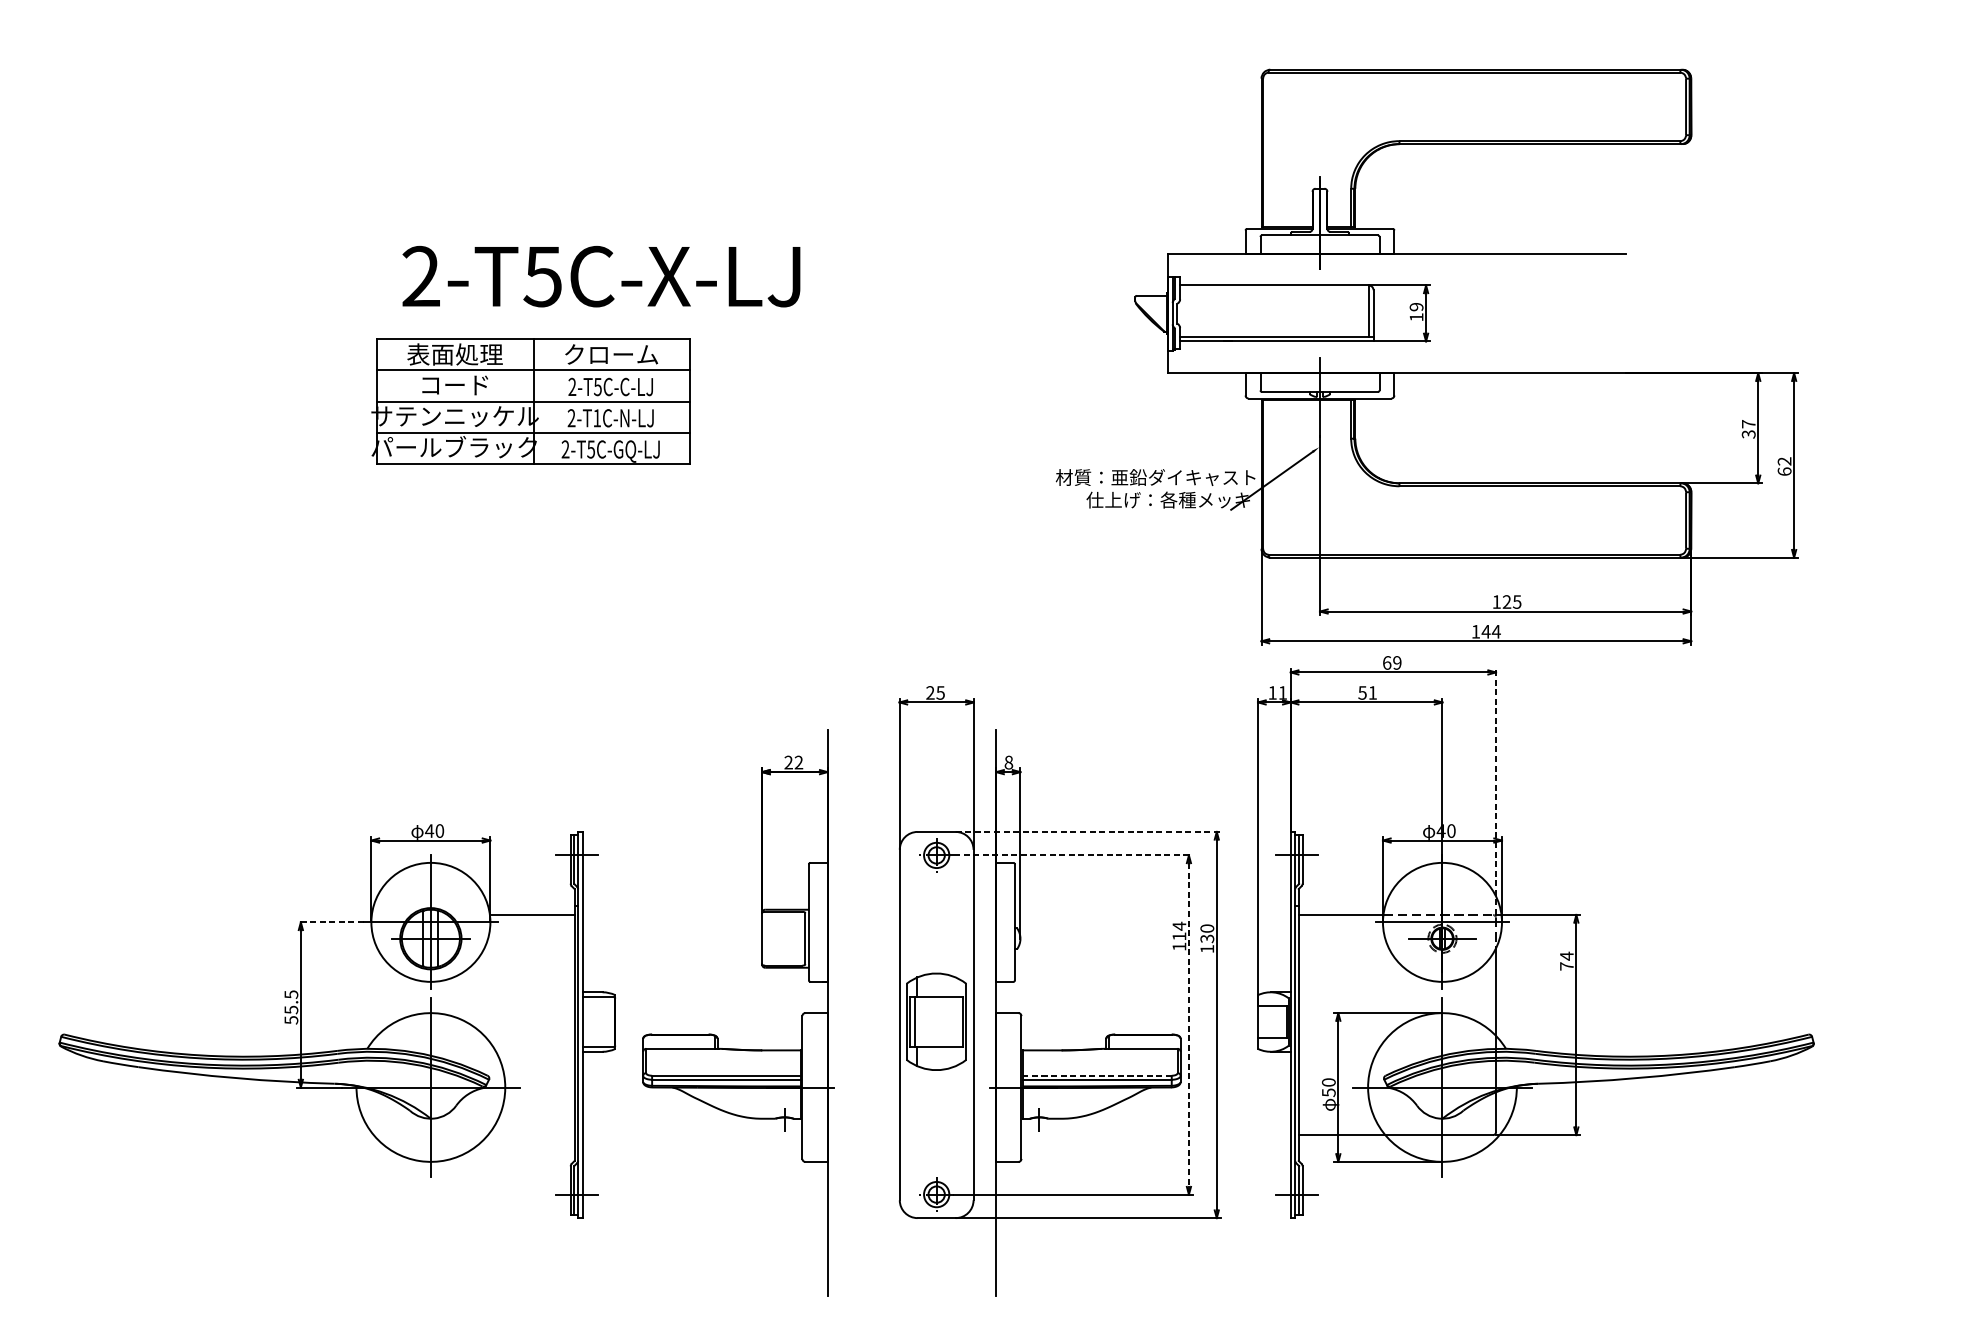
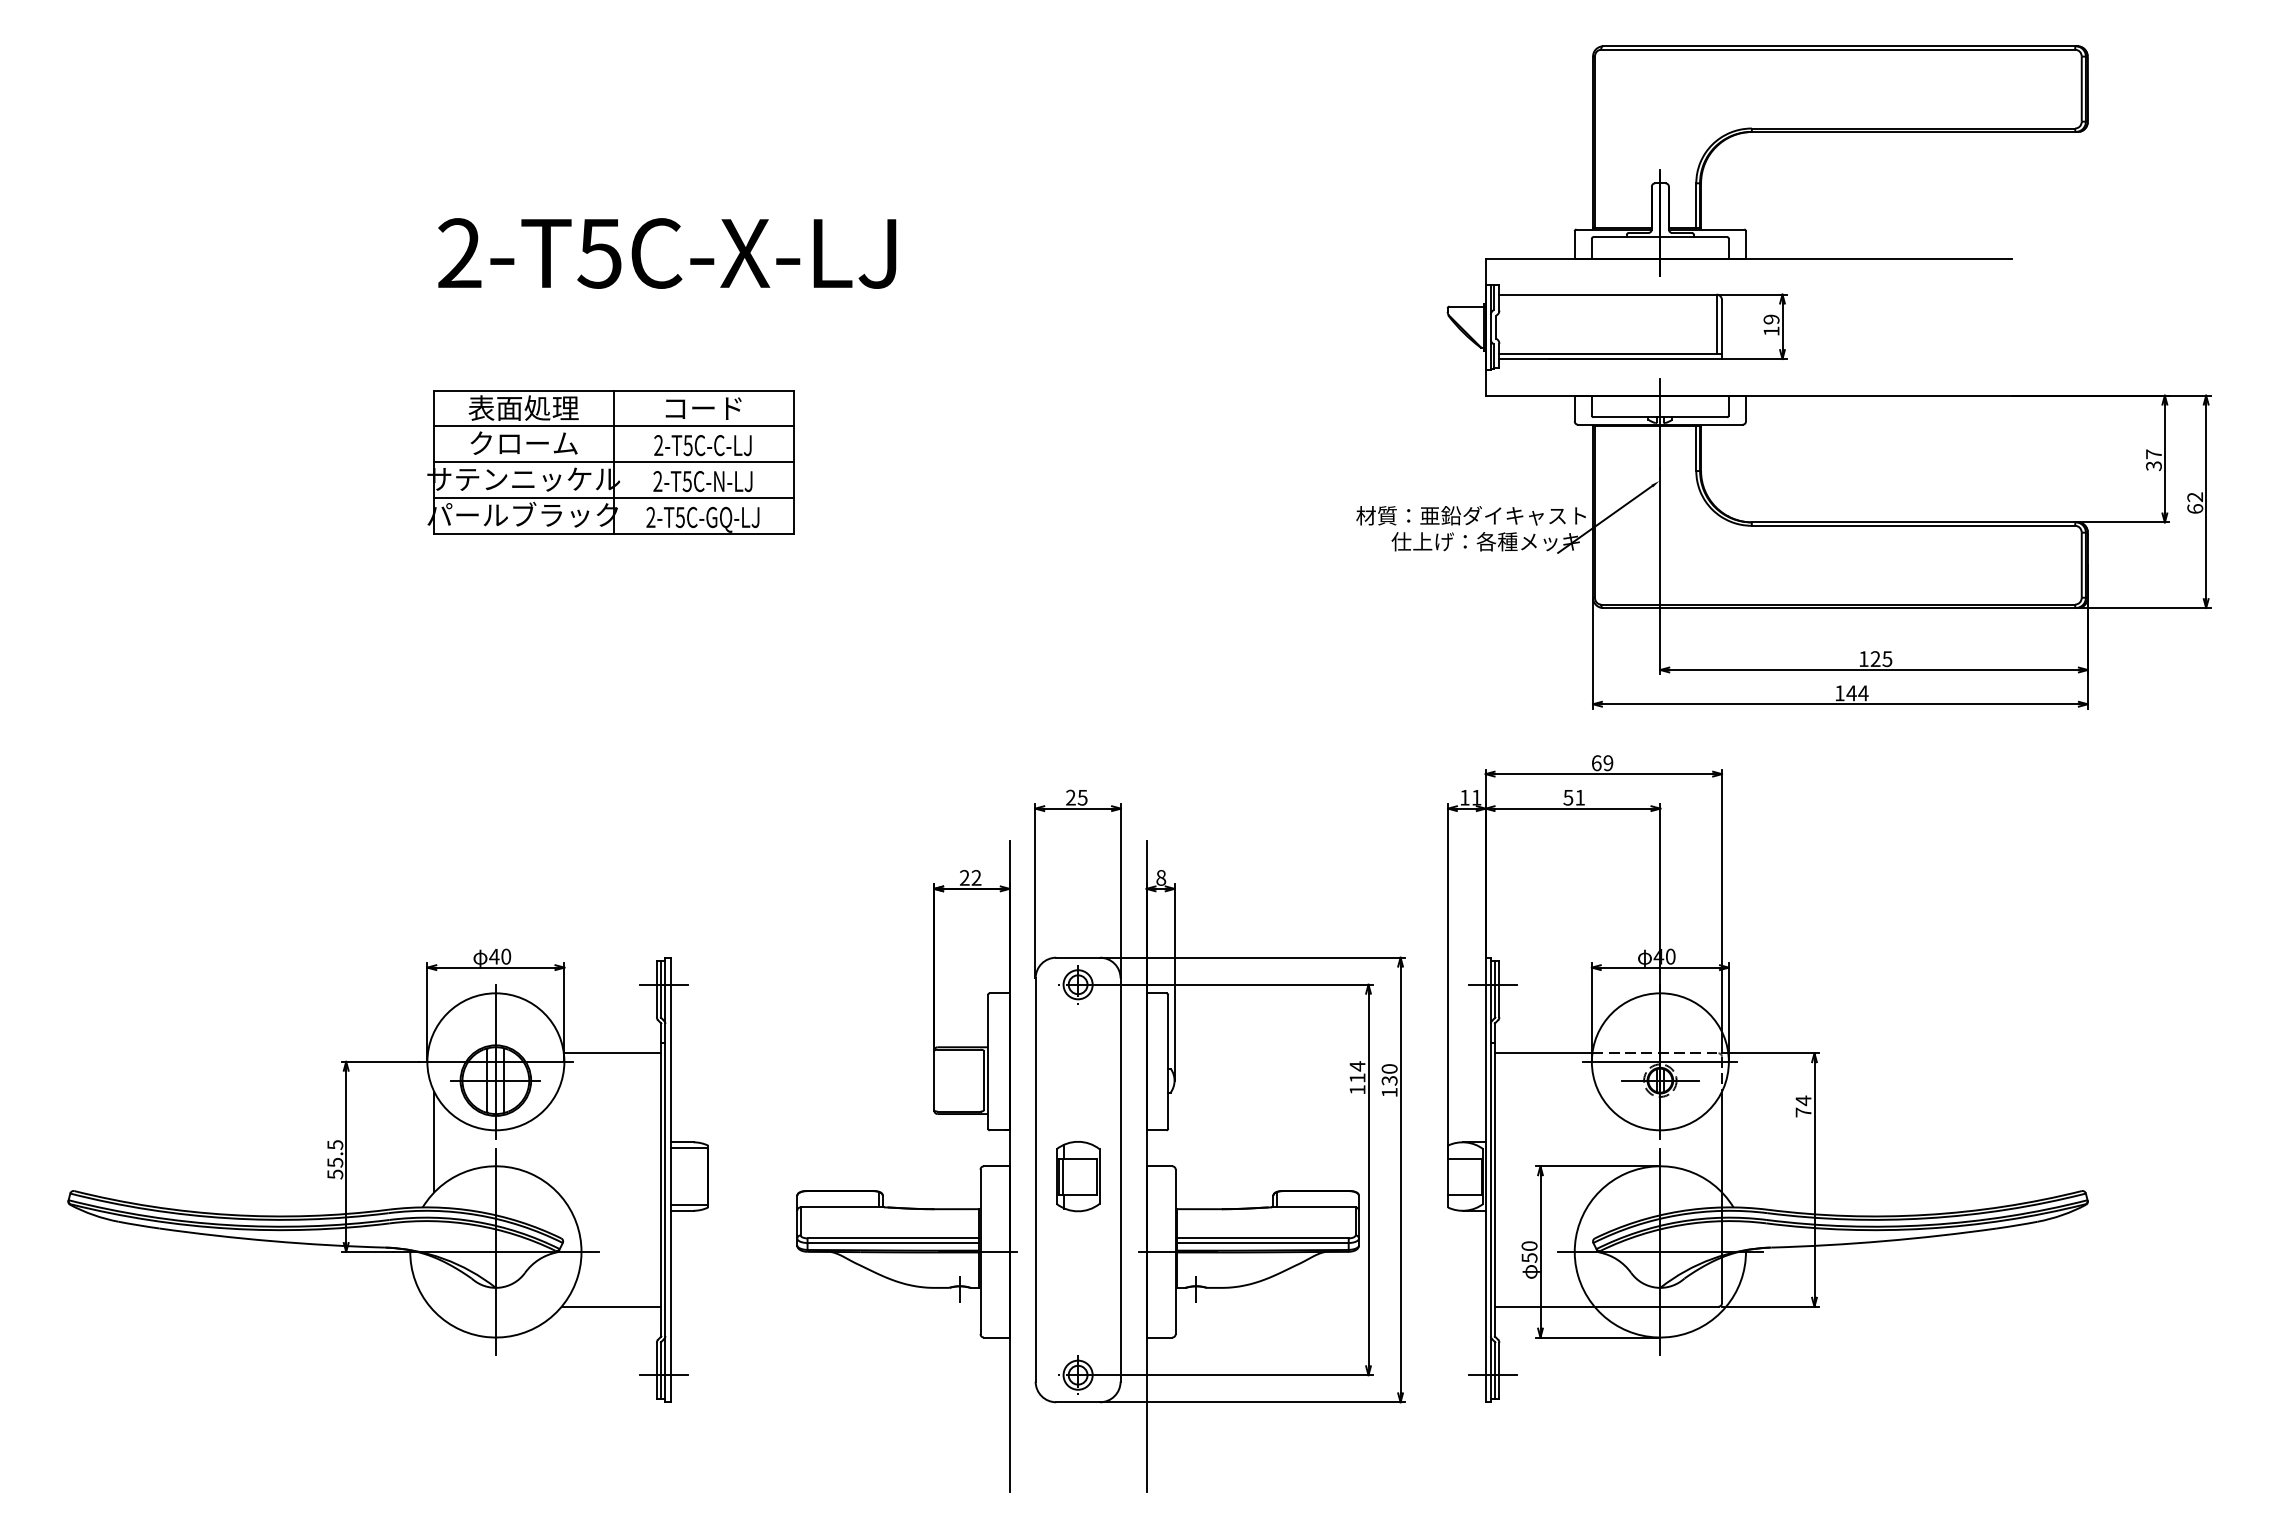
text: (601, 276) -> (667, 253), moved
part: (1426, 341) -> (1783, 359), moved
text: (611, 353) -> (703, 407), クローム -> コード
text: (454, 385) -> (523, 443), コード -> クローム
text: (596, 418) -> (686, 481), 2-T1C-N-LJ -> 2-T5C-N-LJ
line: (1496, 791) -> (1722, 911), dashed -> solid
line: (1089, 831) -> (1253, 957), dashed -> solid
line: (1073, 855) -> (1235, 984), dashed -> solid
line: (330, 922) -> (380, 1061), dashed -> solid
line: (377, 991) -> (434, 1141), added
part: (937, 1021) -> (1078, 1176), size x0.62
line: (1188, 1025) -> (1368, 1180), dashed -> solid
part: (716, 1035) -> (881, 1191), moved
line: (1097, 1075) -> (1263, 1238), dashed -> solid
line: (531, 1134) -> (611, 1306), added

